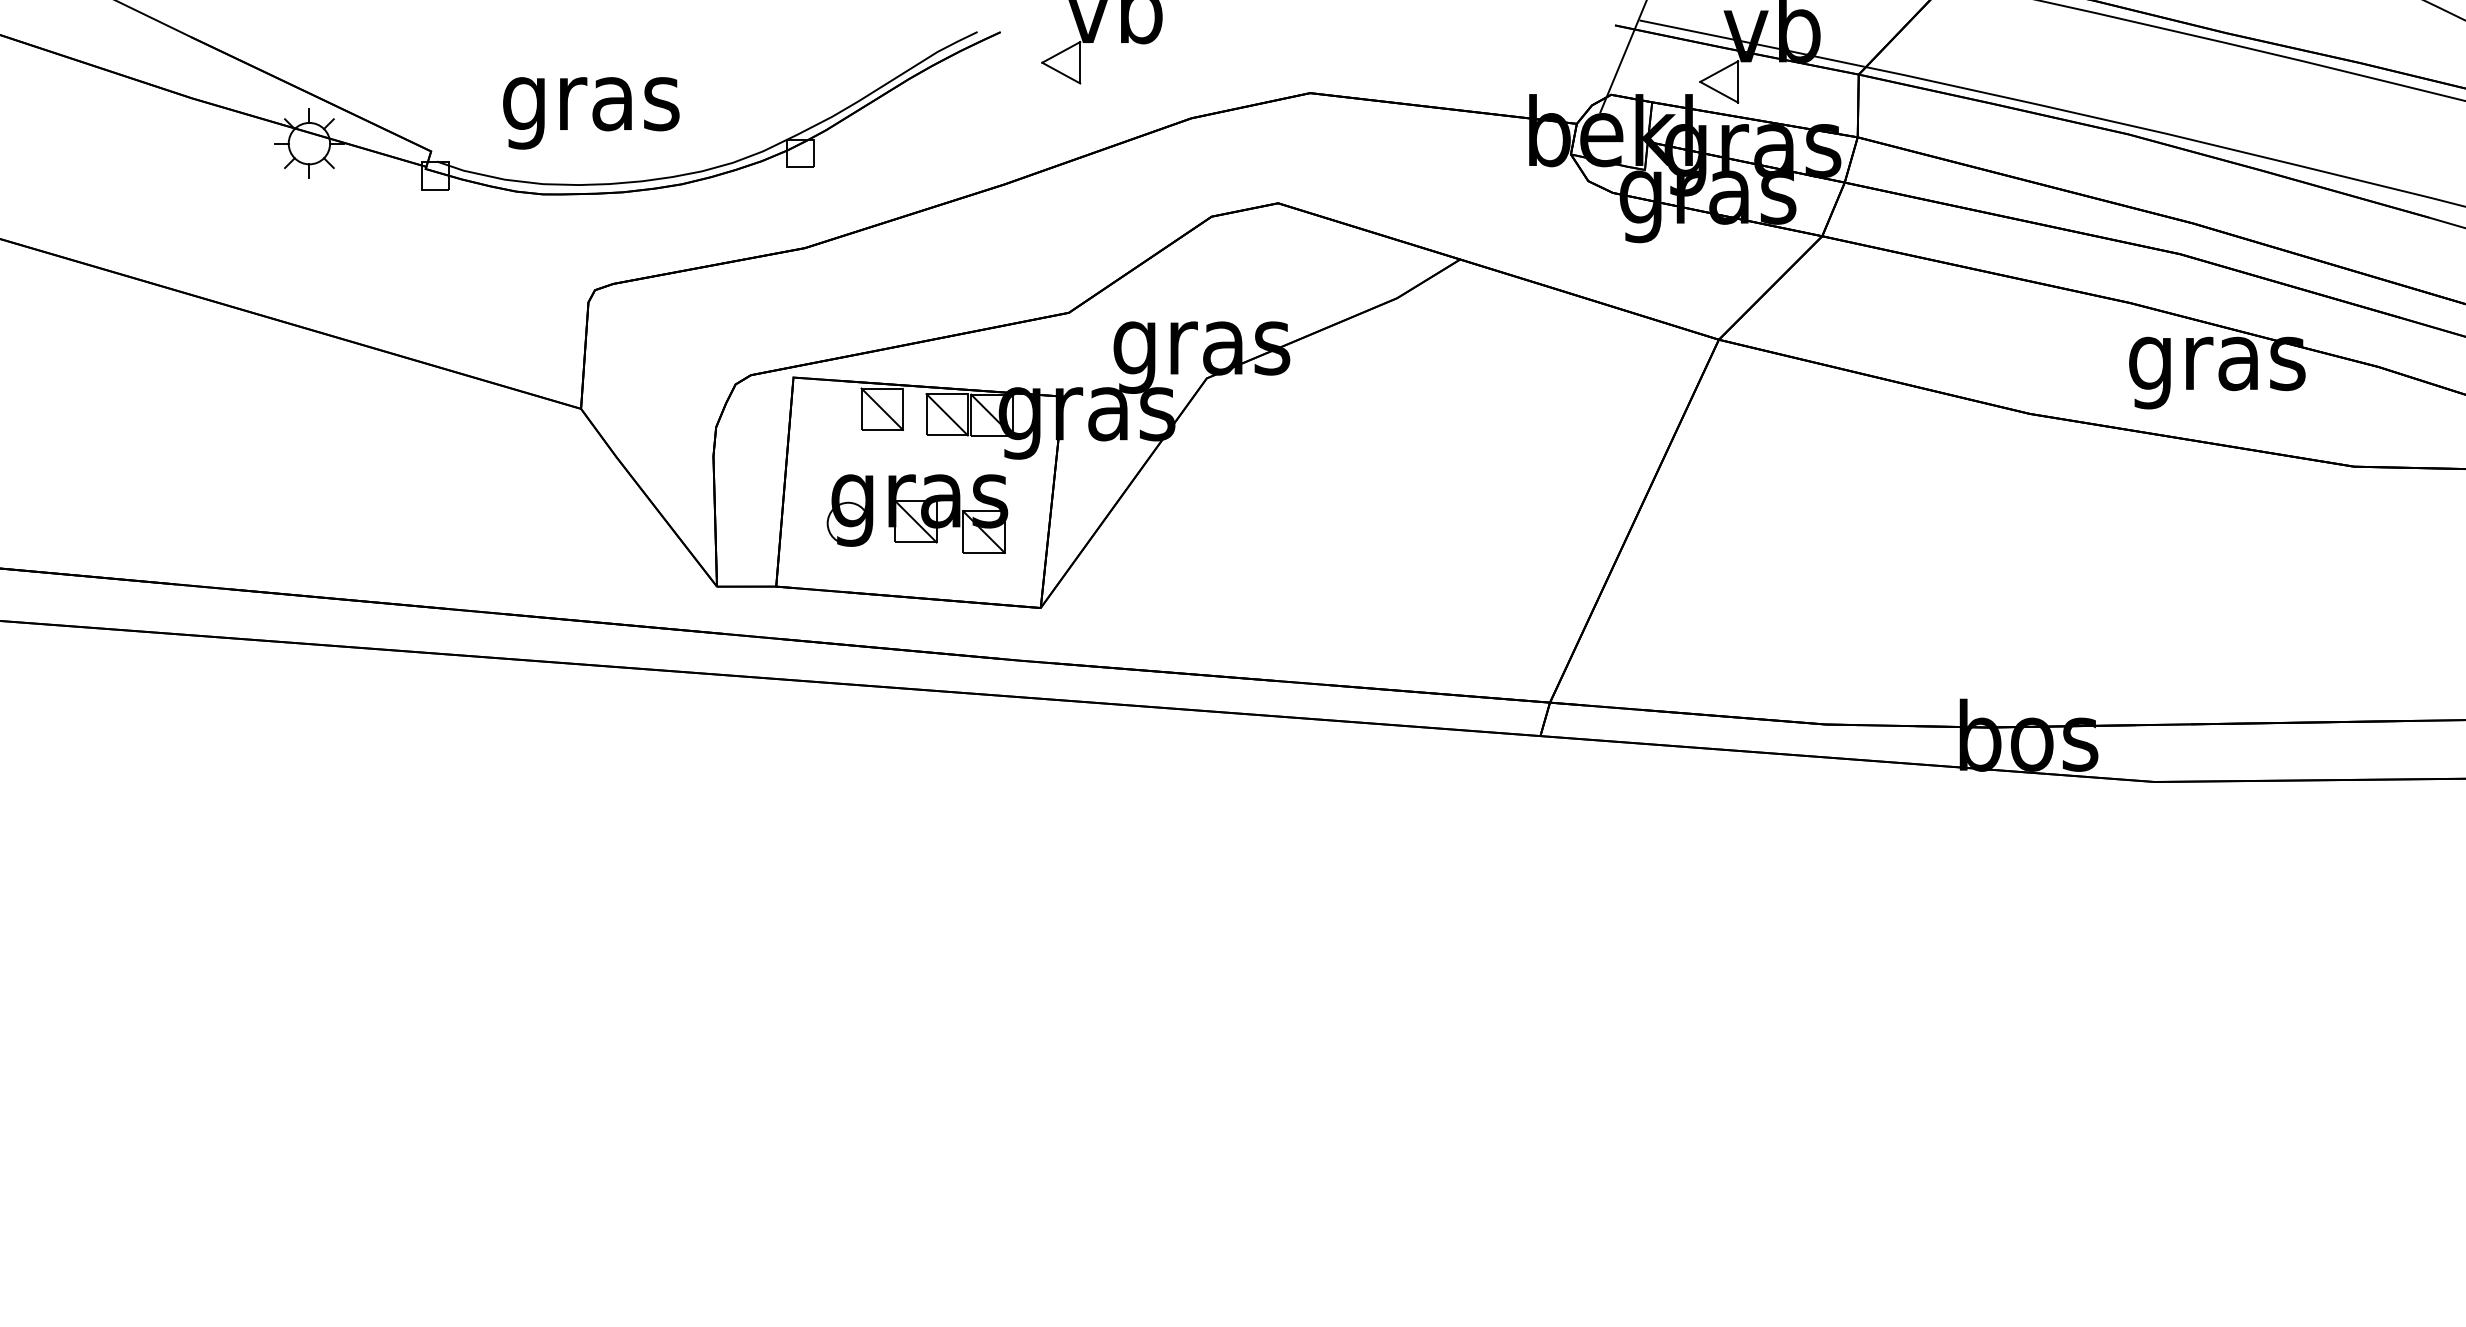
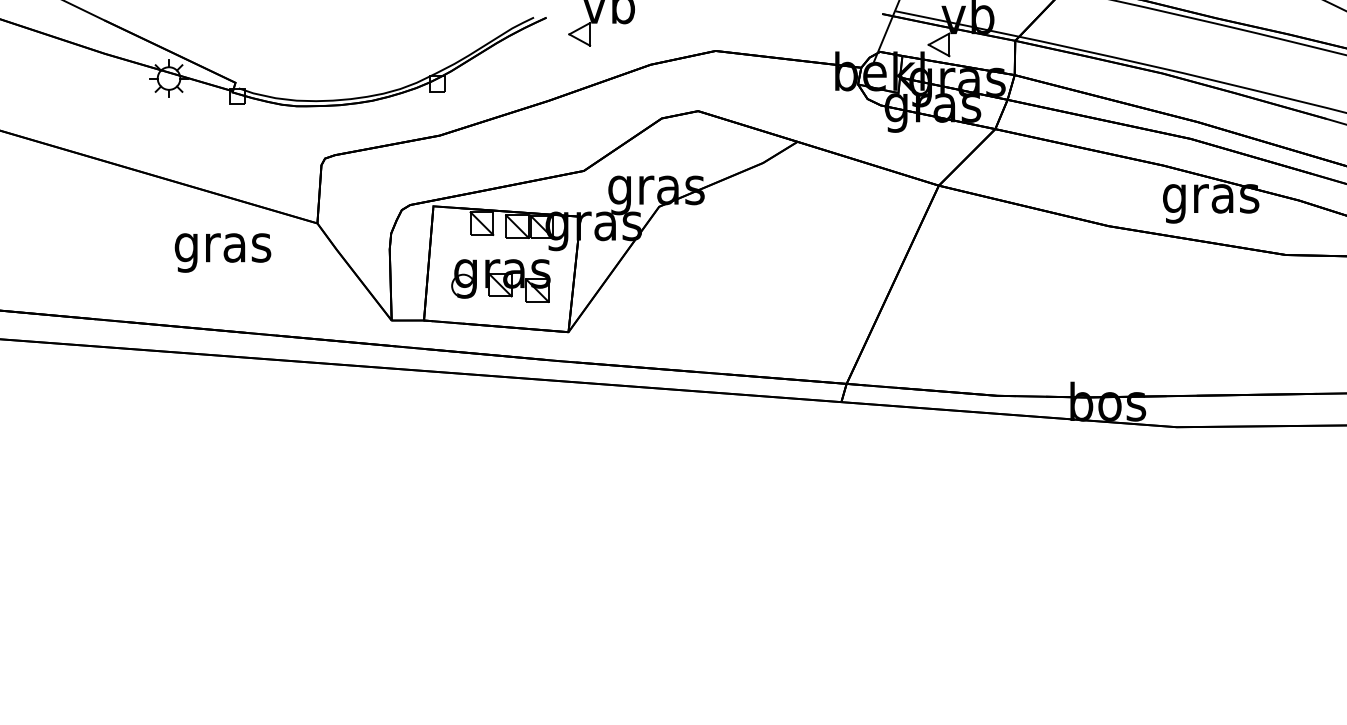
text: (590, 112) -> (222, 252), moved

